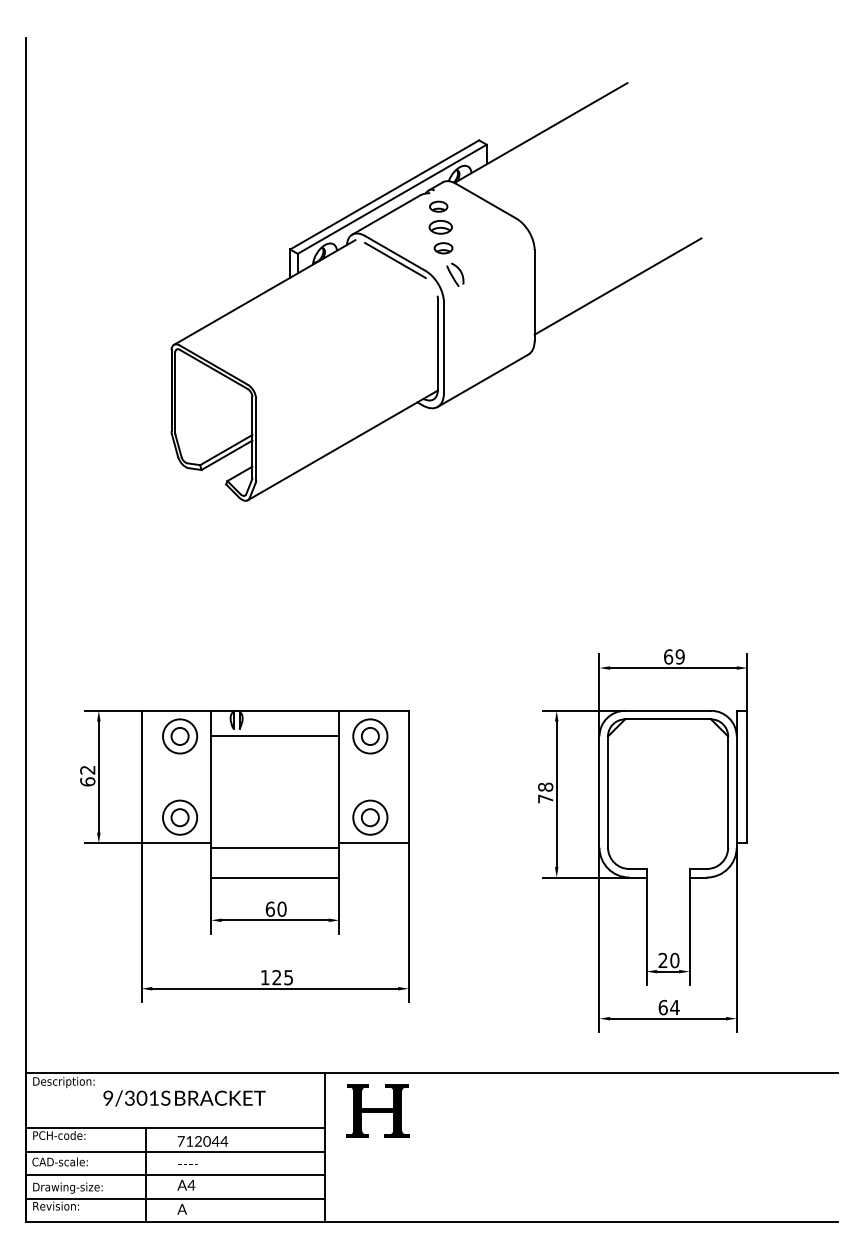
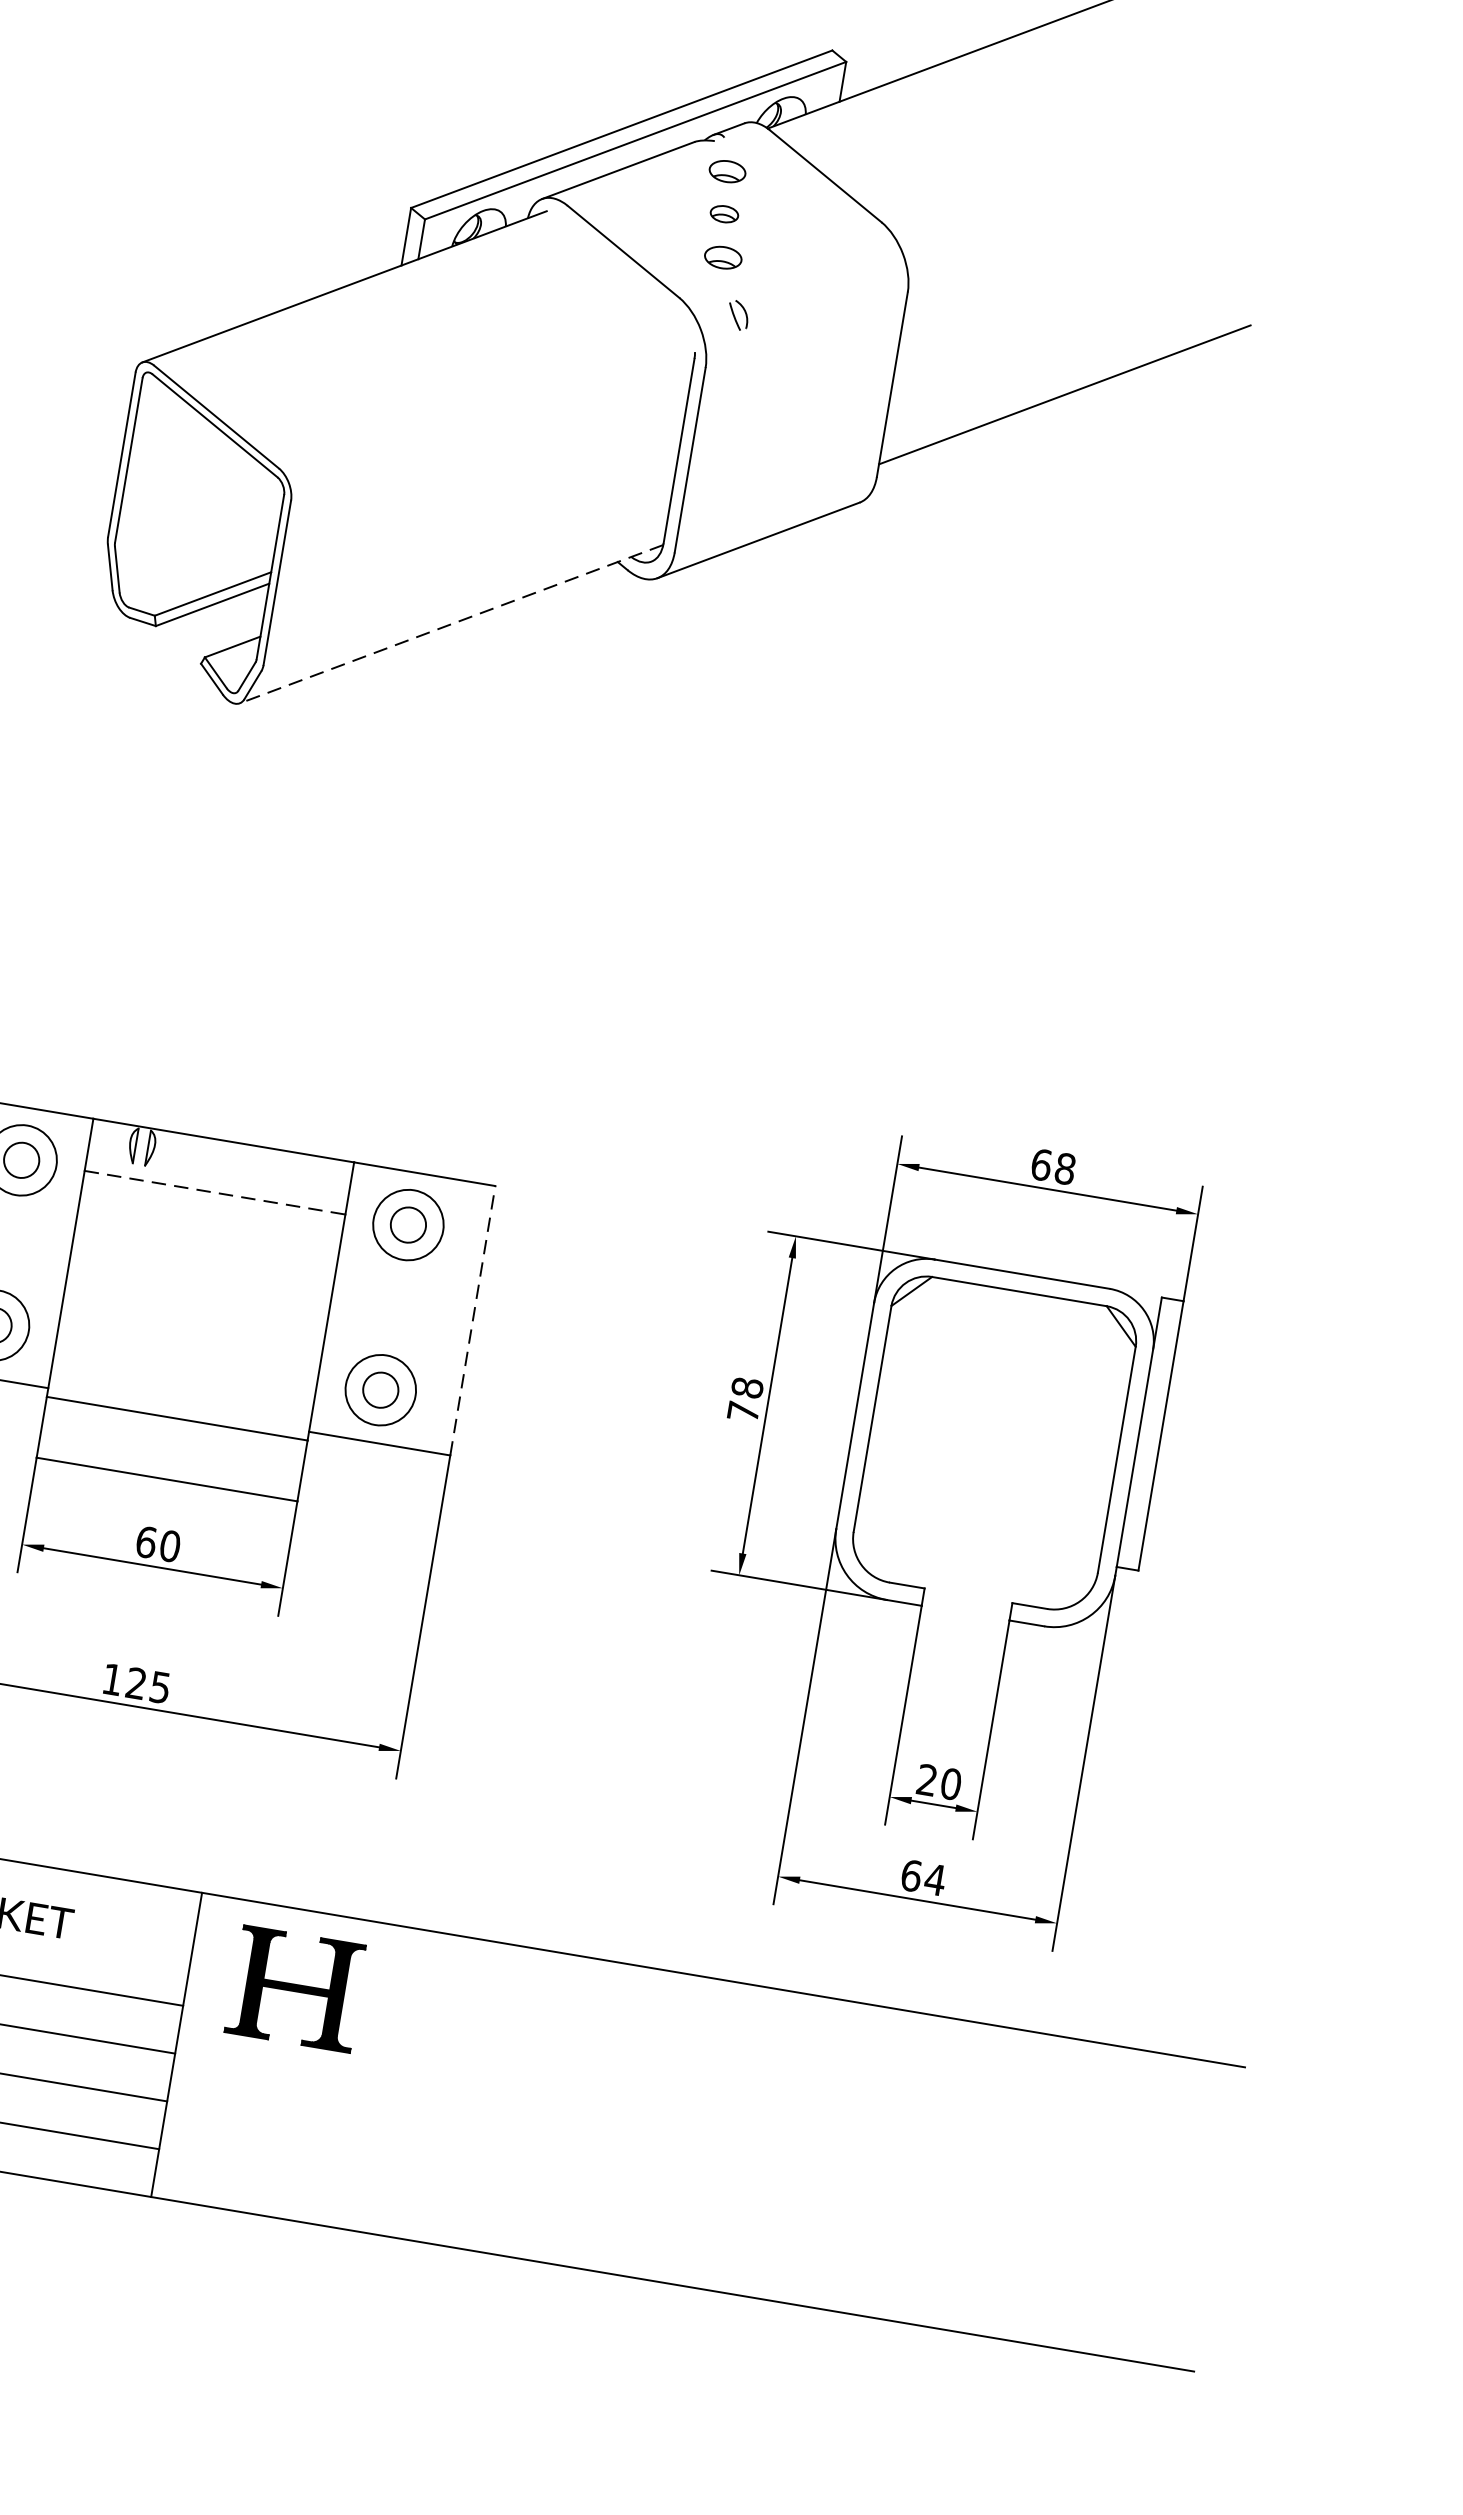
part: (440, 227) -> (724, 214), size x0.6
line: (395, 260) -> (621, 266), removed
part: (455, 274) -> (738, 315), size x0.6
line: (342, 445) -> (450, 624), solid -> dashed
text: (679, 656) -> (1063, 1167), 69 -> 68
line: (275, 736) -> (215, 1192), solid -> dashed
line: (408, 776) -> (472, 1319), solid -> dashed

